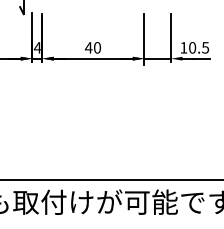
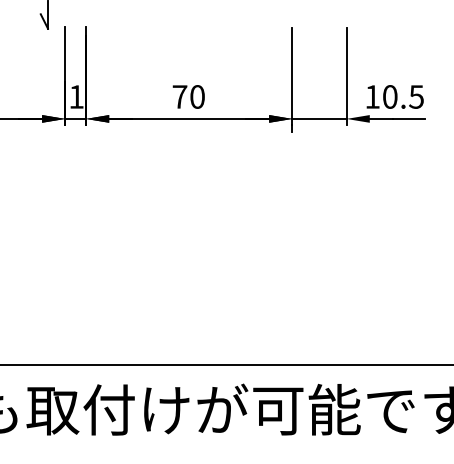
text: (36, 47) -> (74, 96), 4 -> 1
text: (88, 47) -> (179, 96), 40 -> 70

